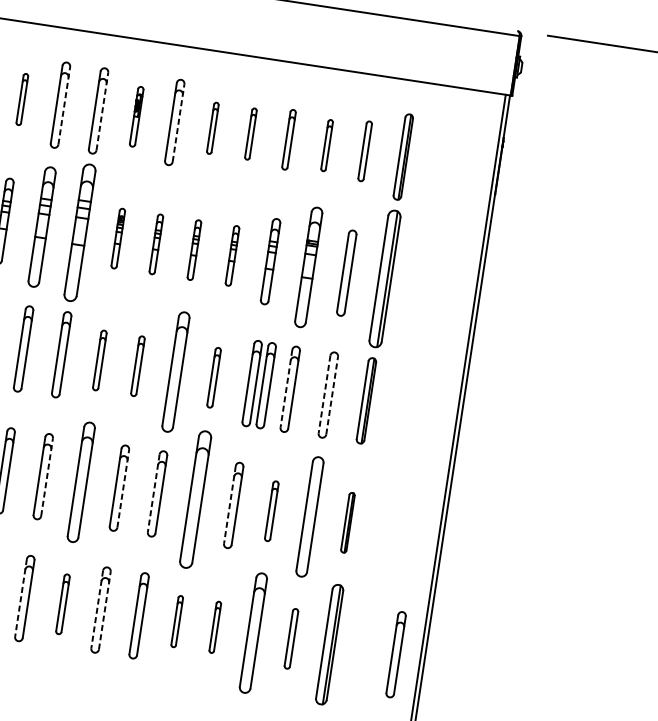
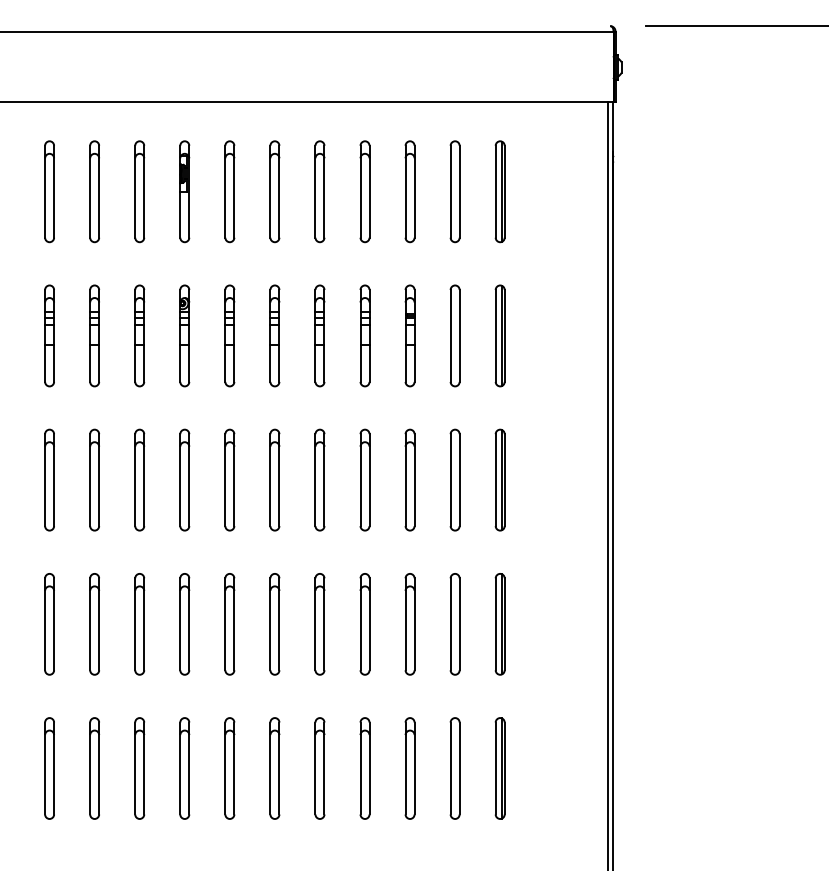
part: (22, 99) -> (49, 191), size x1.67
line: (64, 105) -> (99, 191), dashed -> solid
line: (102, 111) -> (144, 191), dashed -> solid
part: (136, 116) -> (184, 191), size x1.43
line: (178, 122) -> (234, 191), dashed -> solid
part: (212, 127) -> (274, 191), size x1.67
part: (250, 133) -> (319, 191), size x1.67
part: (288, 139) -> (364, 191), size x1.43
part: (326, 145) -> (409, 191), size x1.67
part: (364, 151) -> (454, 191), size x1.43
part: (41, 226) -> (94, 335), size x0.71
part: (80, 232) -> (139, 335), size x0.62
part: (118, 238) -> (184, 335), size x1.43
part: (156, 243) -> (229, 335), size x1.43
part: (194, 249) -> (274, 335), size x1.43
part: (232, 255) -> (319, 335), size x1.43
part: (308, 266) -> (409, 335), size x0.71
part: (384, 278) -> (499, 335), size x0.62
part: (99, 359) -> (184, 479), size x1.43
part: (137, 365) -> (229, 479), size x1.43
part: (175, 371) -> (274, 479), size x0.71
part: (213, 377) -> (319, 479), size x1.43
part: (266, 385) -> (381, 479), removed
line: (286, 389) -> (405, 480), dashed -> solid
line: (324, 394) -> (450, 480), dashed -> solid
line: (331, 395) -> (459, 480), dashed -> solid
line: (47, 477) -> (144, 624), dashed -> solid
part: (81, 482) -> (184, 624), size x0.71
line: (123, 488) -> (234, 624), dashed -> solid
line: (153, 493) -> (270, 624), dashed -> solid
part: (195, 499) -> (319, 624), size x0.62
line: (229, 505) -> (360, 624), dashed -> solid
part: (271, 511) -> (409, 624), size x1.43
part: (309, 517) -> (454, 624), size x0.71
part: (347, 522) -> (499, 624), size x1.43
line: (21, 598) -> (135, 768), dashed -> solid
part: (62, 604) -> (184, 768), size x1.43
line: (97, 609) -> (225, 768), dashed -> solid
line: (104, 610) -> (234, 768), dashed -> solid
part: (176, 621) -> (319, 768), size x1.67
part: (214, 627) -> (364, 768), size x1.67
part: (252, 633) -> (409, 768), size x0.71
part: (290, 638) -> (454, 768), size x1.43
part: (328, 644) -> (499, 768), size x0.71
part: (395, 654) -> (578, 768), removed

